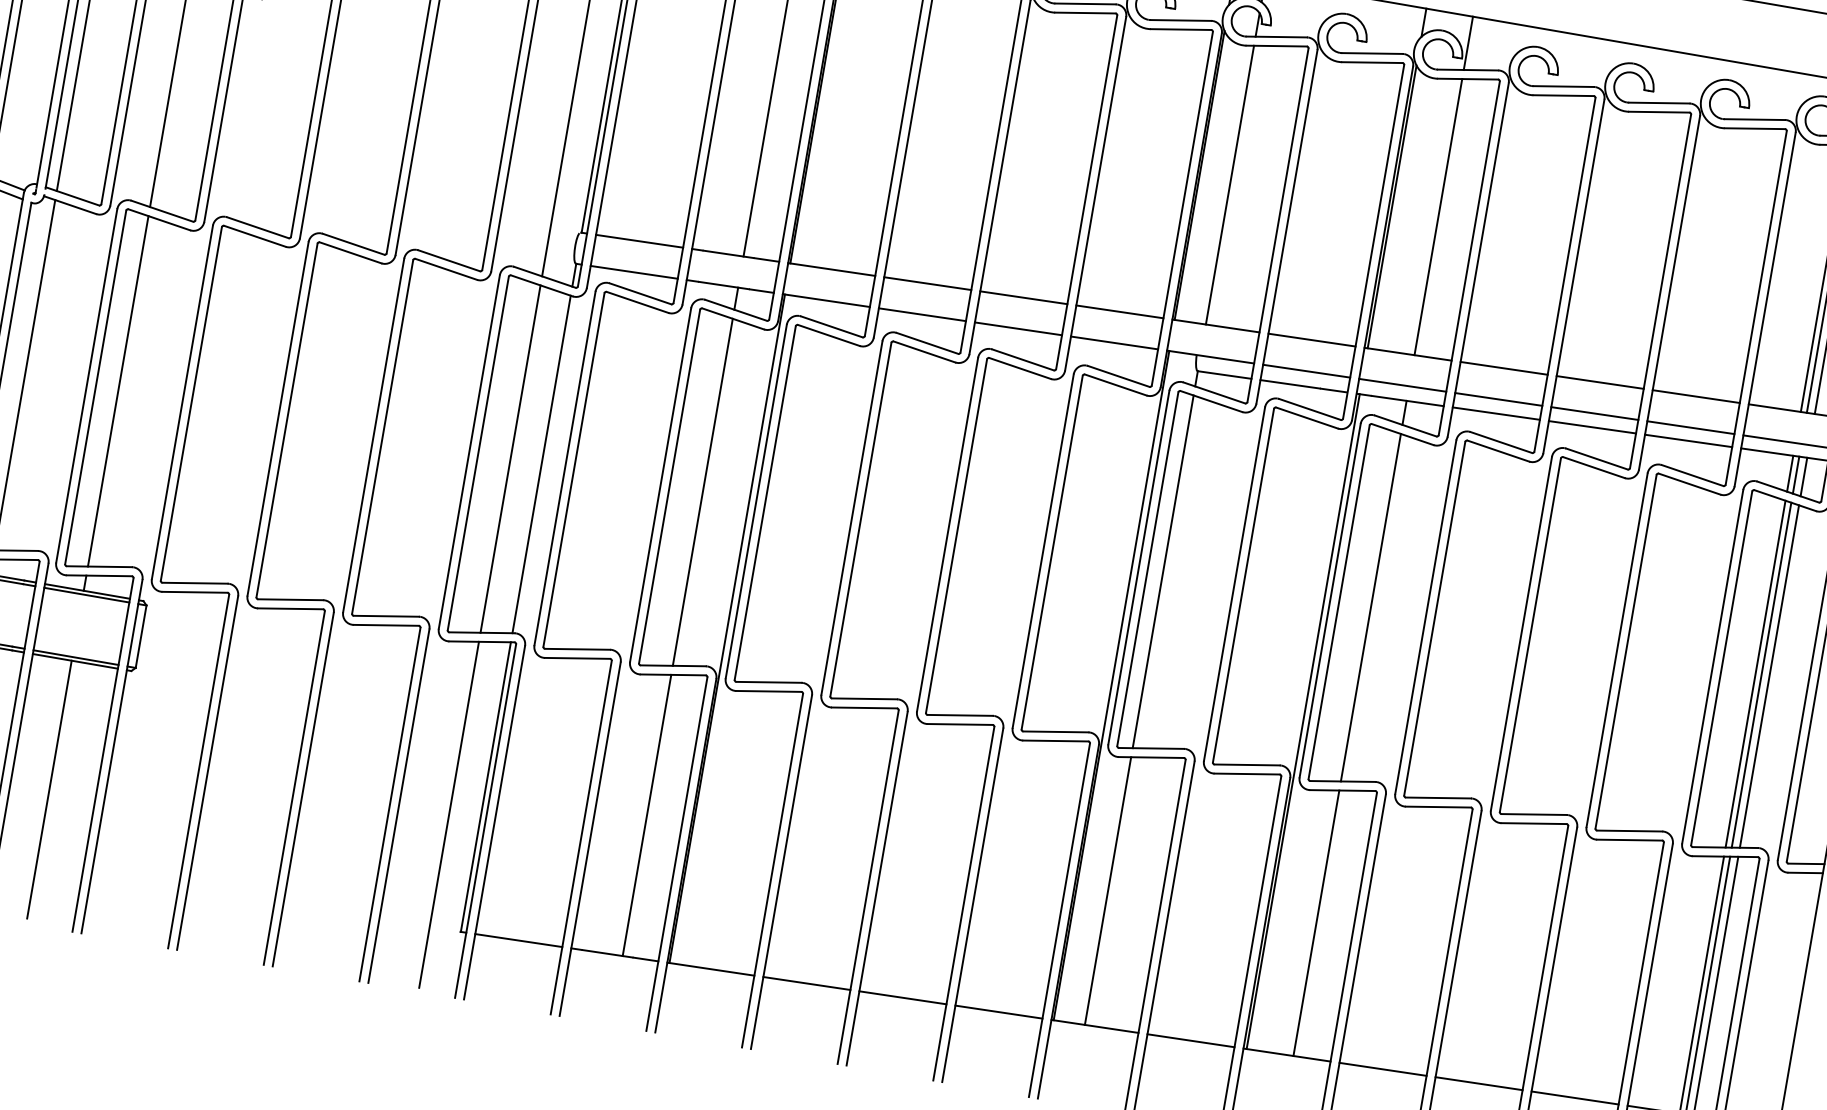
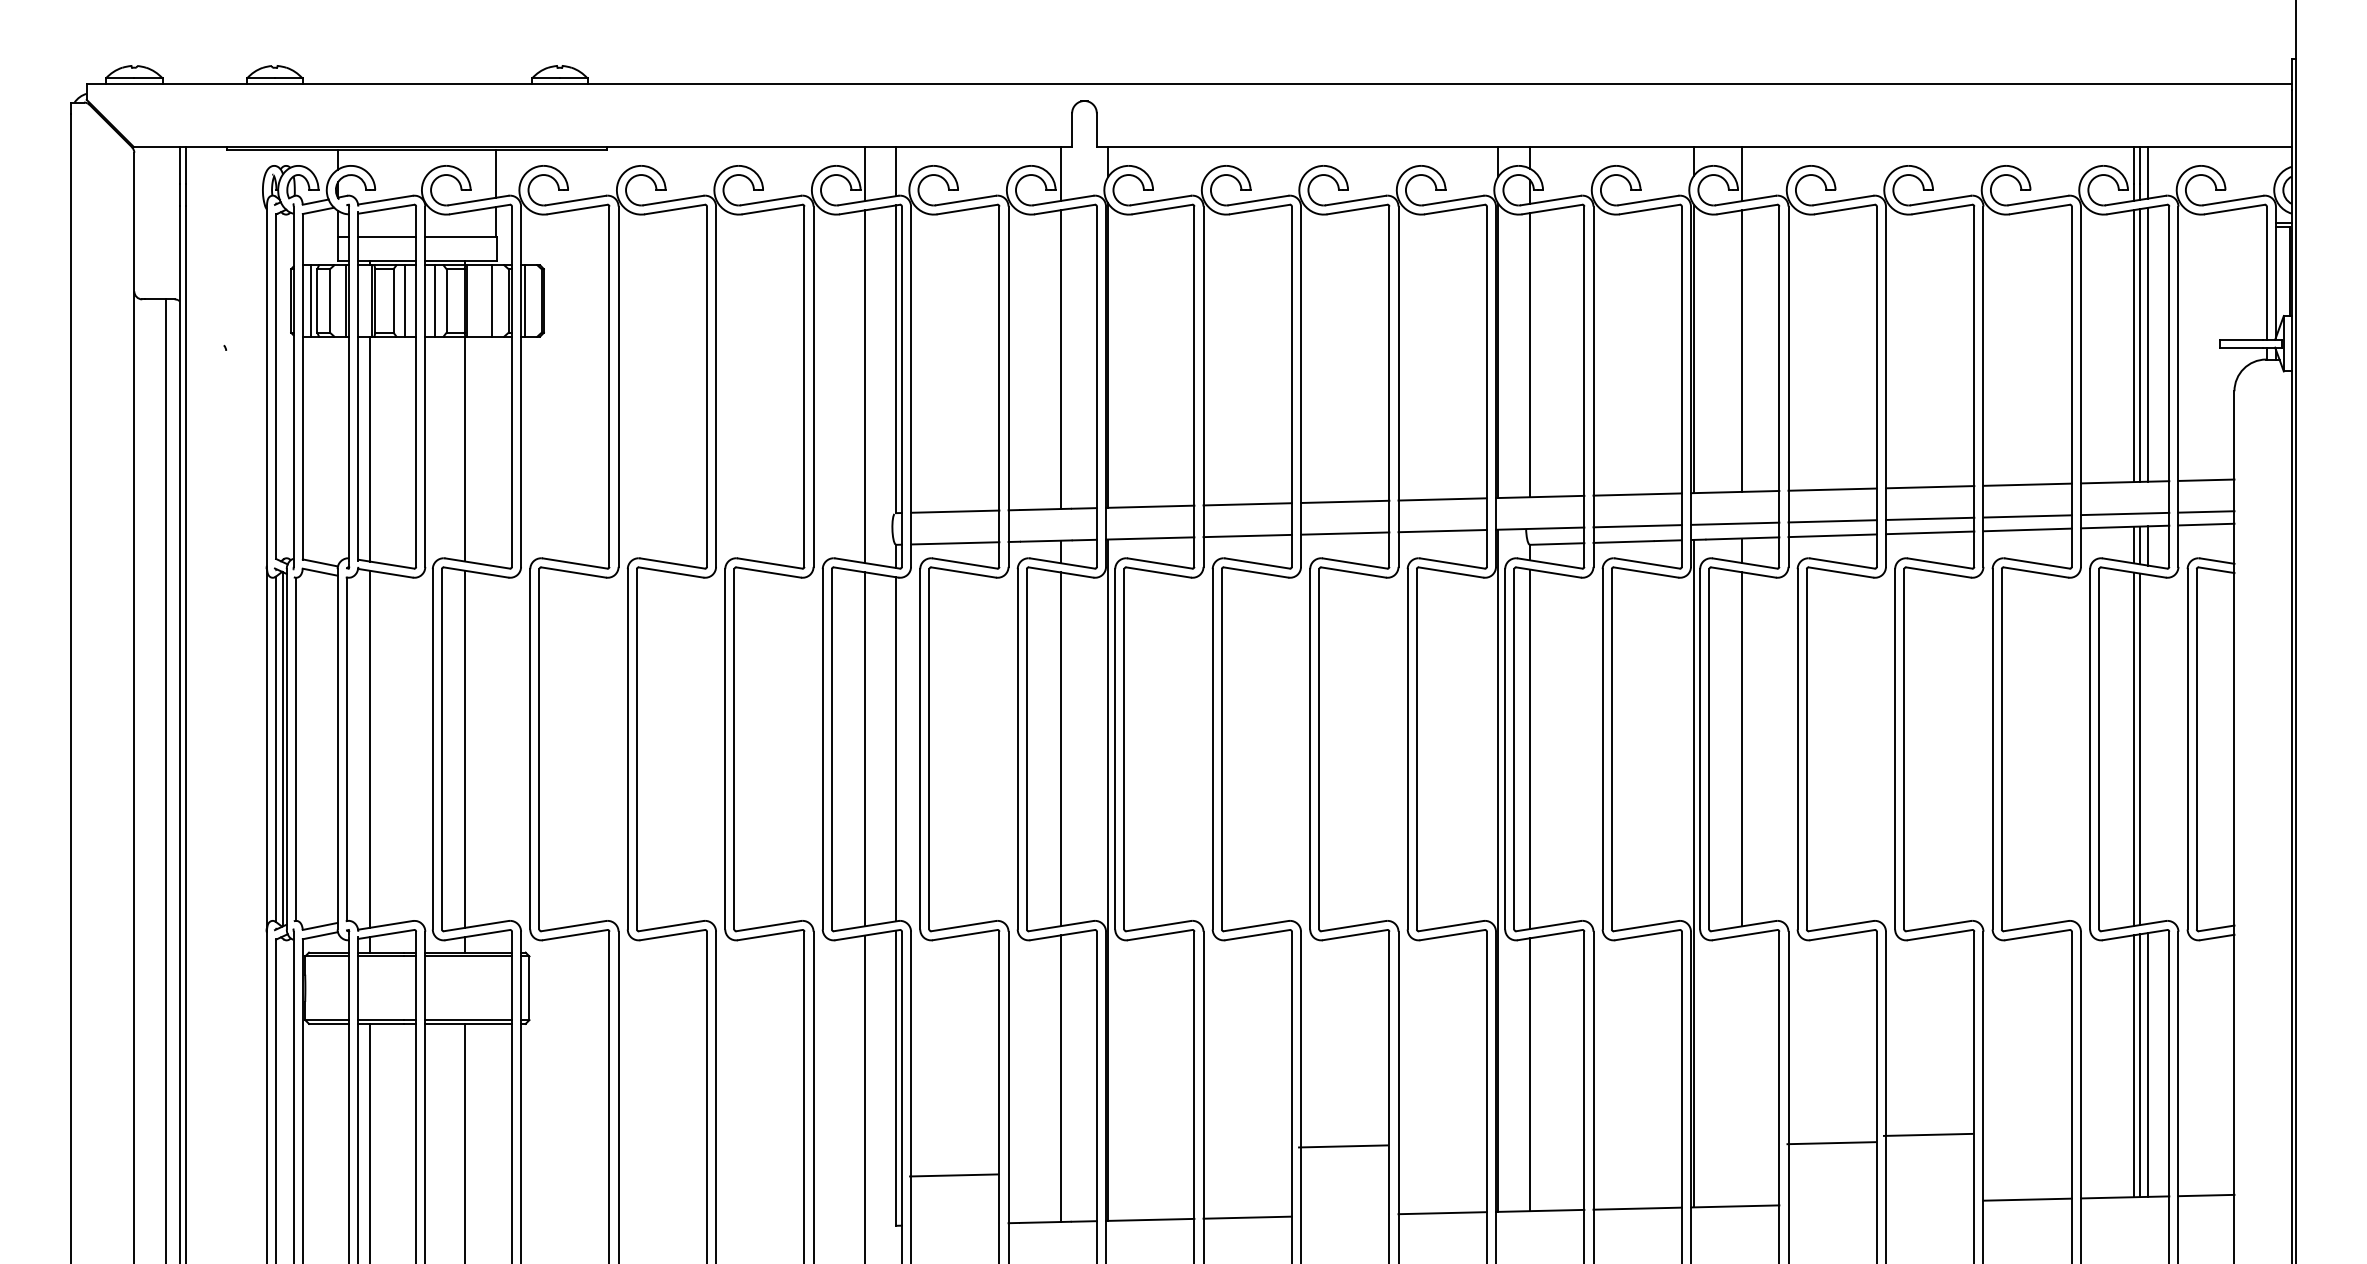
line: (1769, 675) -> (2147, 748), removed
line: (1316, 922) -> (1741, 1070), removed
line: (519, 940) -> (954, 1175), moved
line: (903, 997) -> (1343, 1146), moved
line: (1382, 1069) -> (1831, 1143), moved
line: (1478, 1083) -> (1927, 1134), moved

